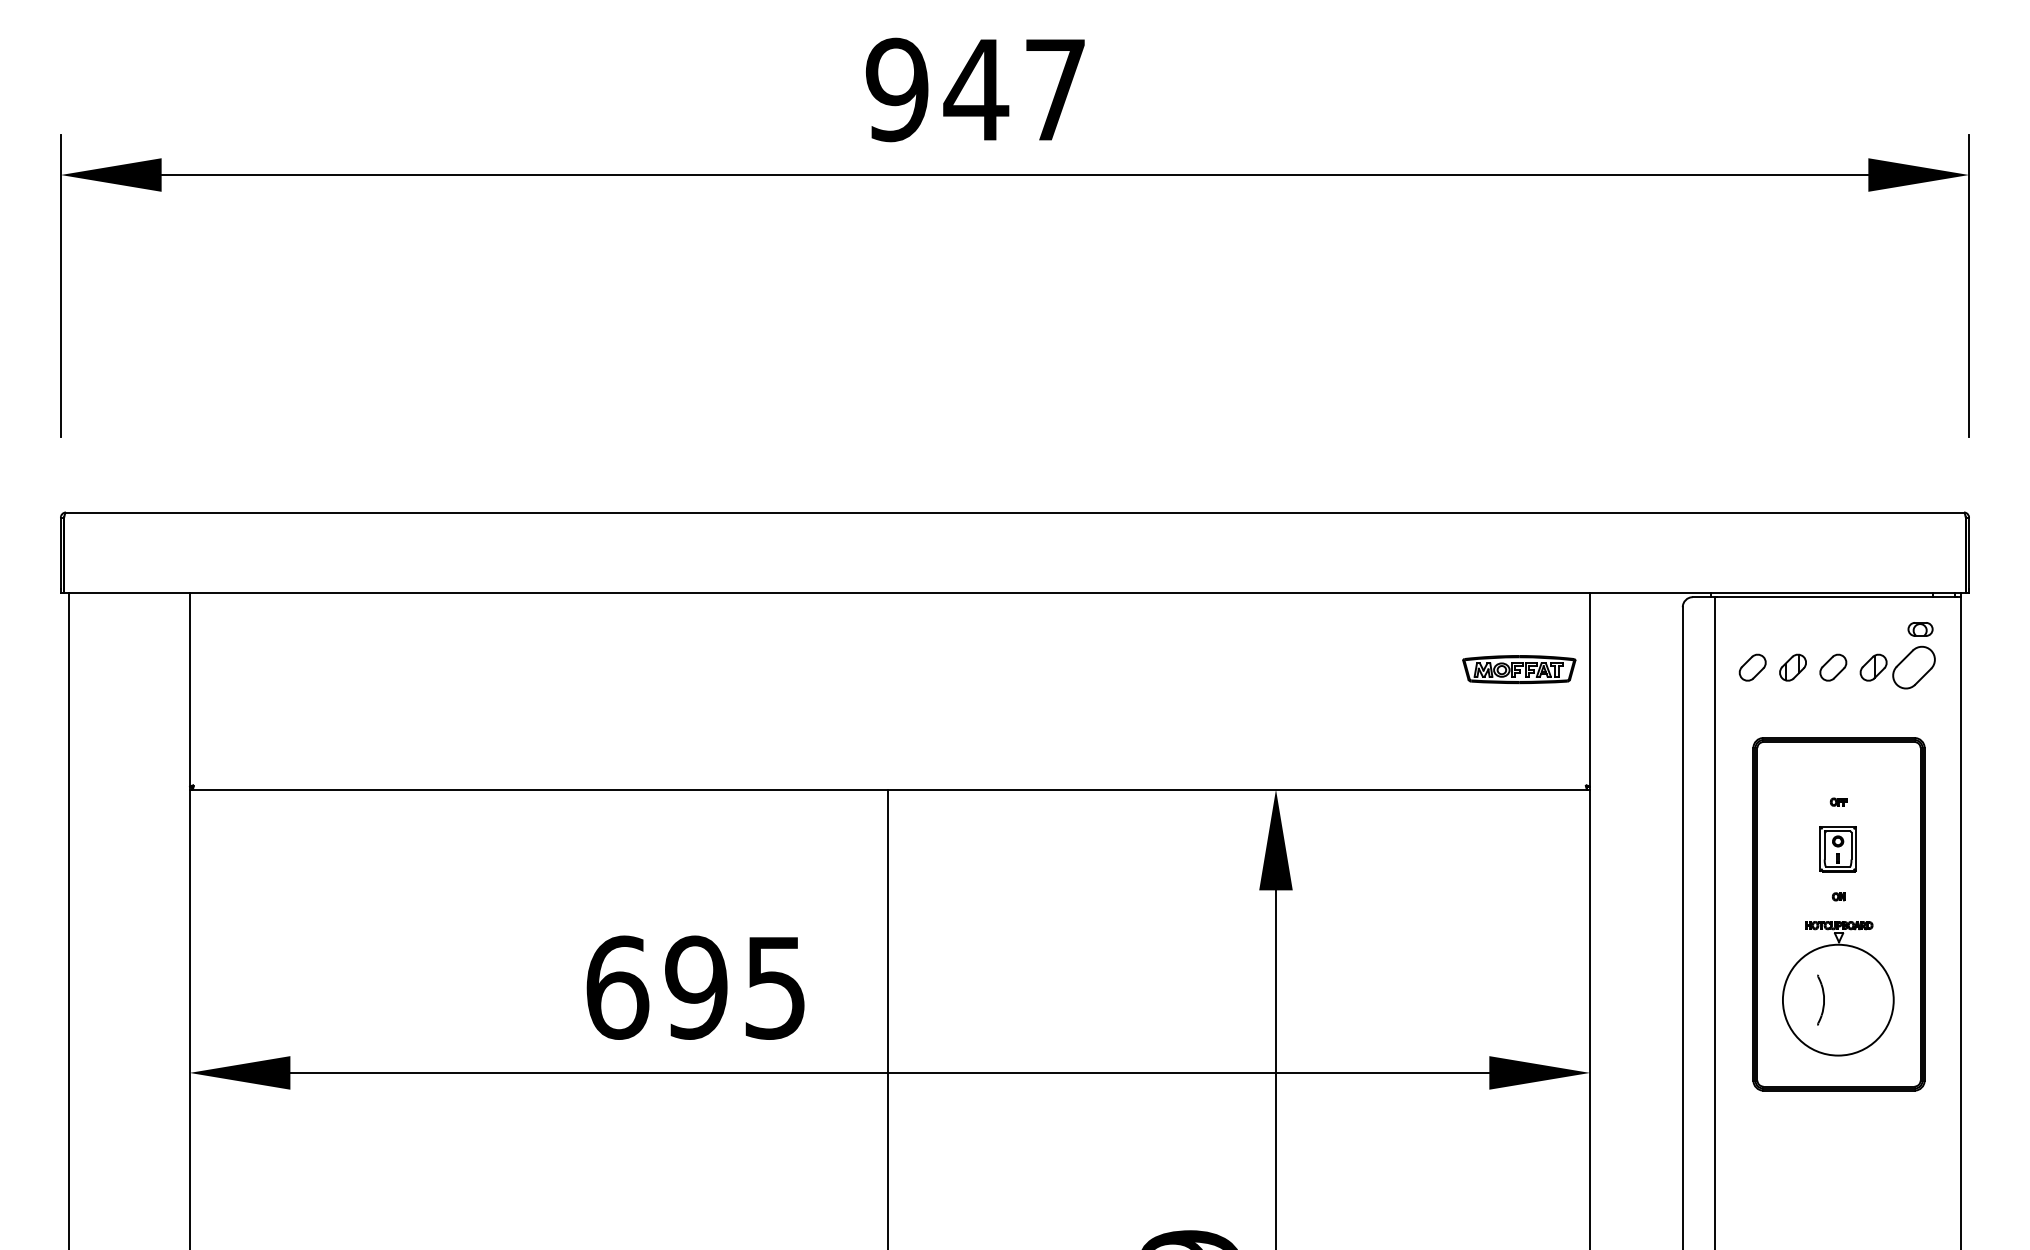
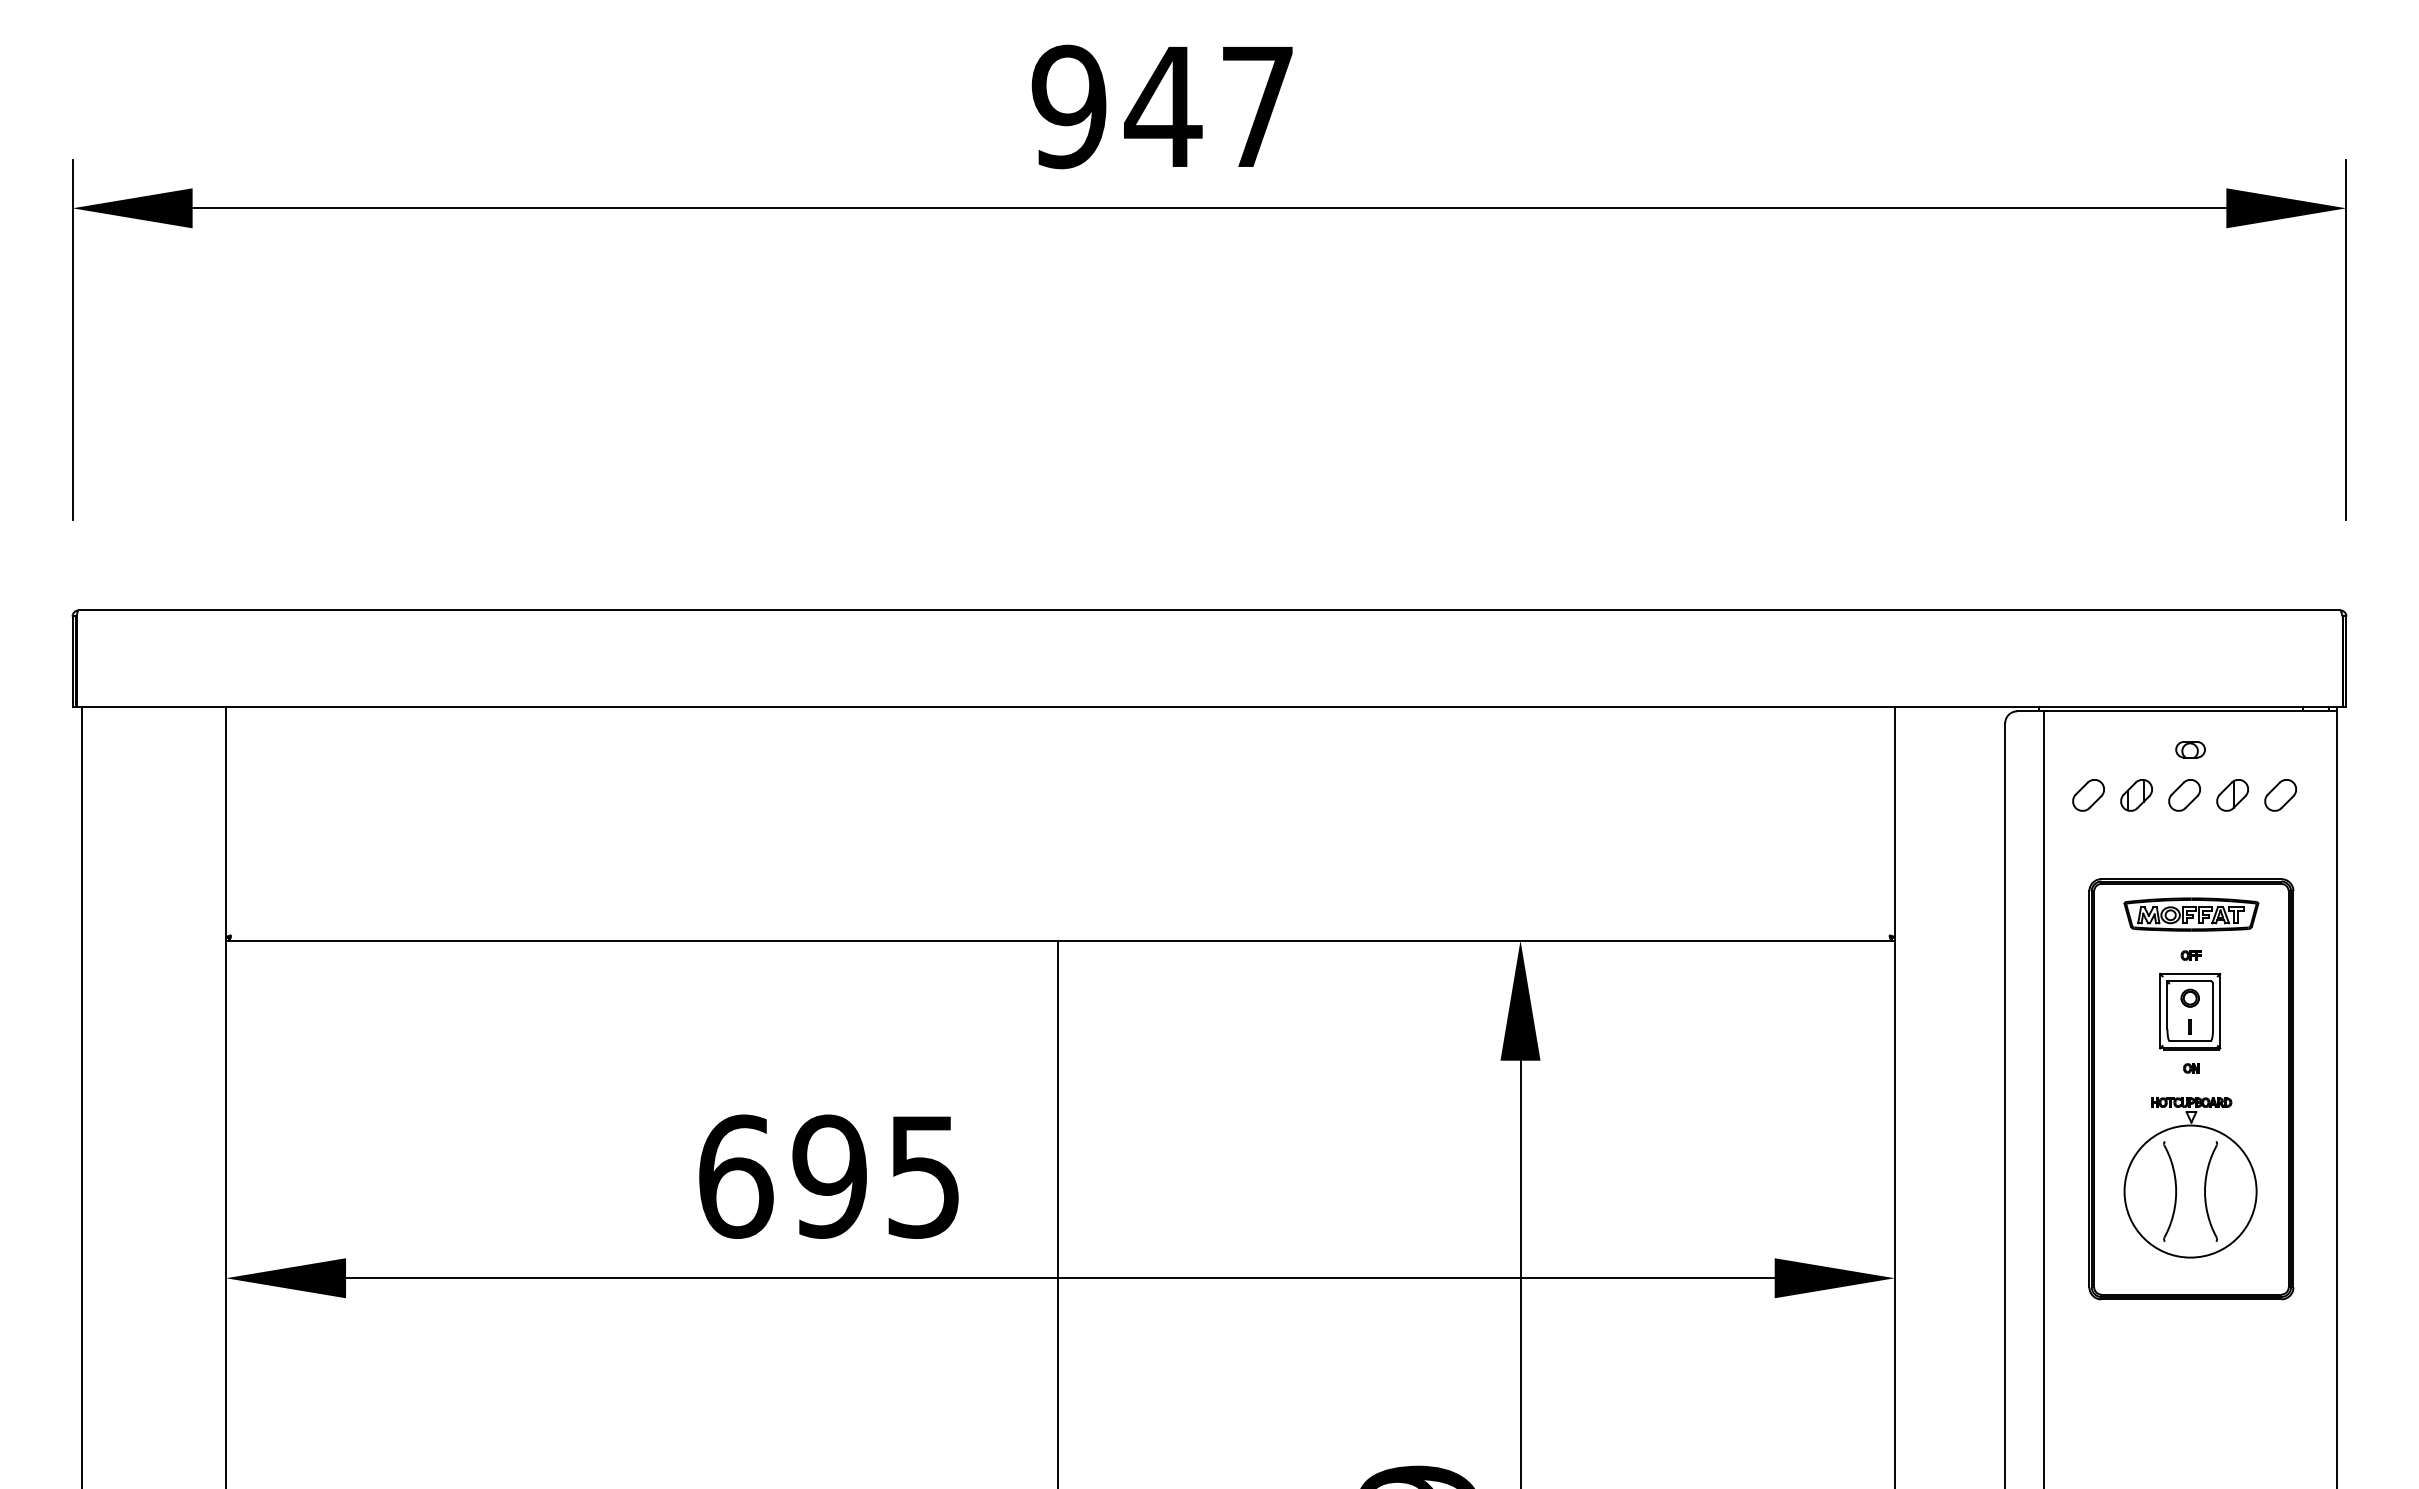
part: (1920, 629) -> (2190, 749), moved
part: (1913, 667) -> (2280, 795), size x0.62
part: (1519, 669) -> (2191, 914), moved
part: (1838, 849) -> (2190, 1011), size x1.43
part: (1820, 1000) -> (2169, 1191), size x1.67
part: (1855, 1000) -> (2210, 1191), added

